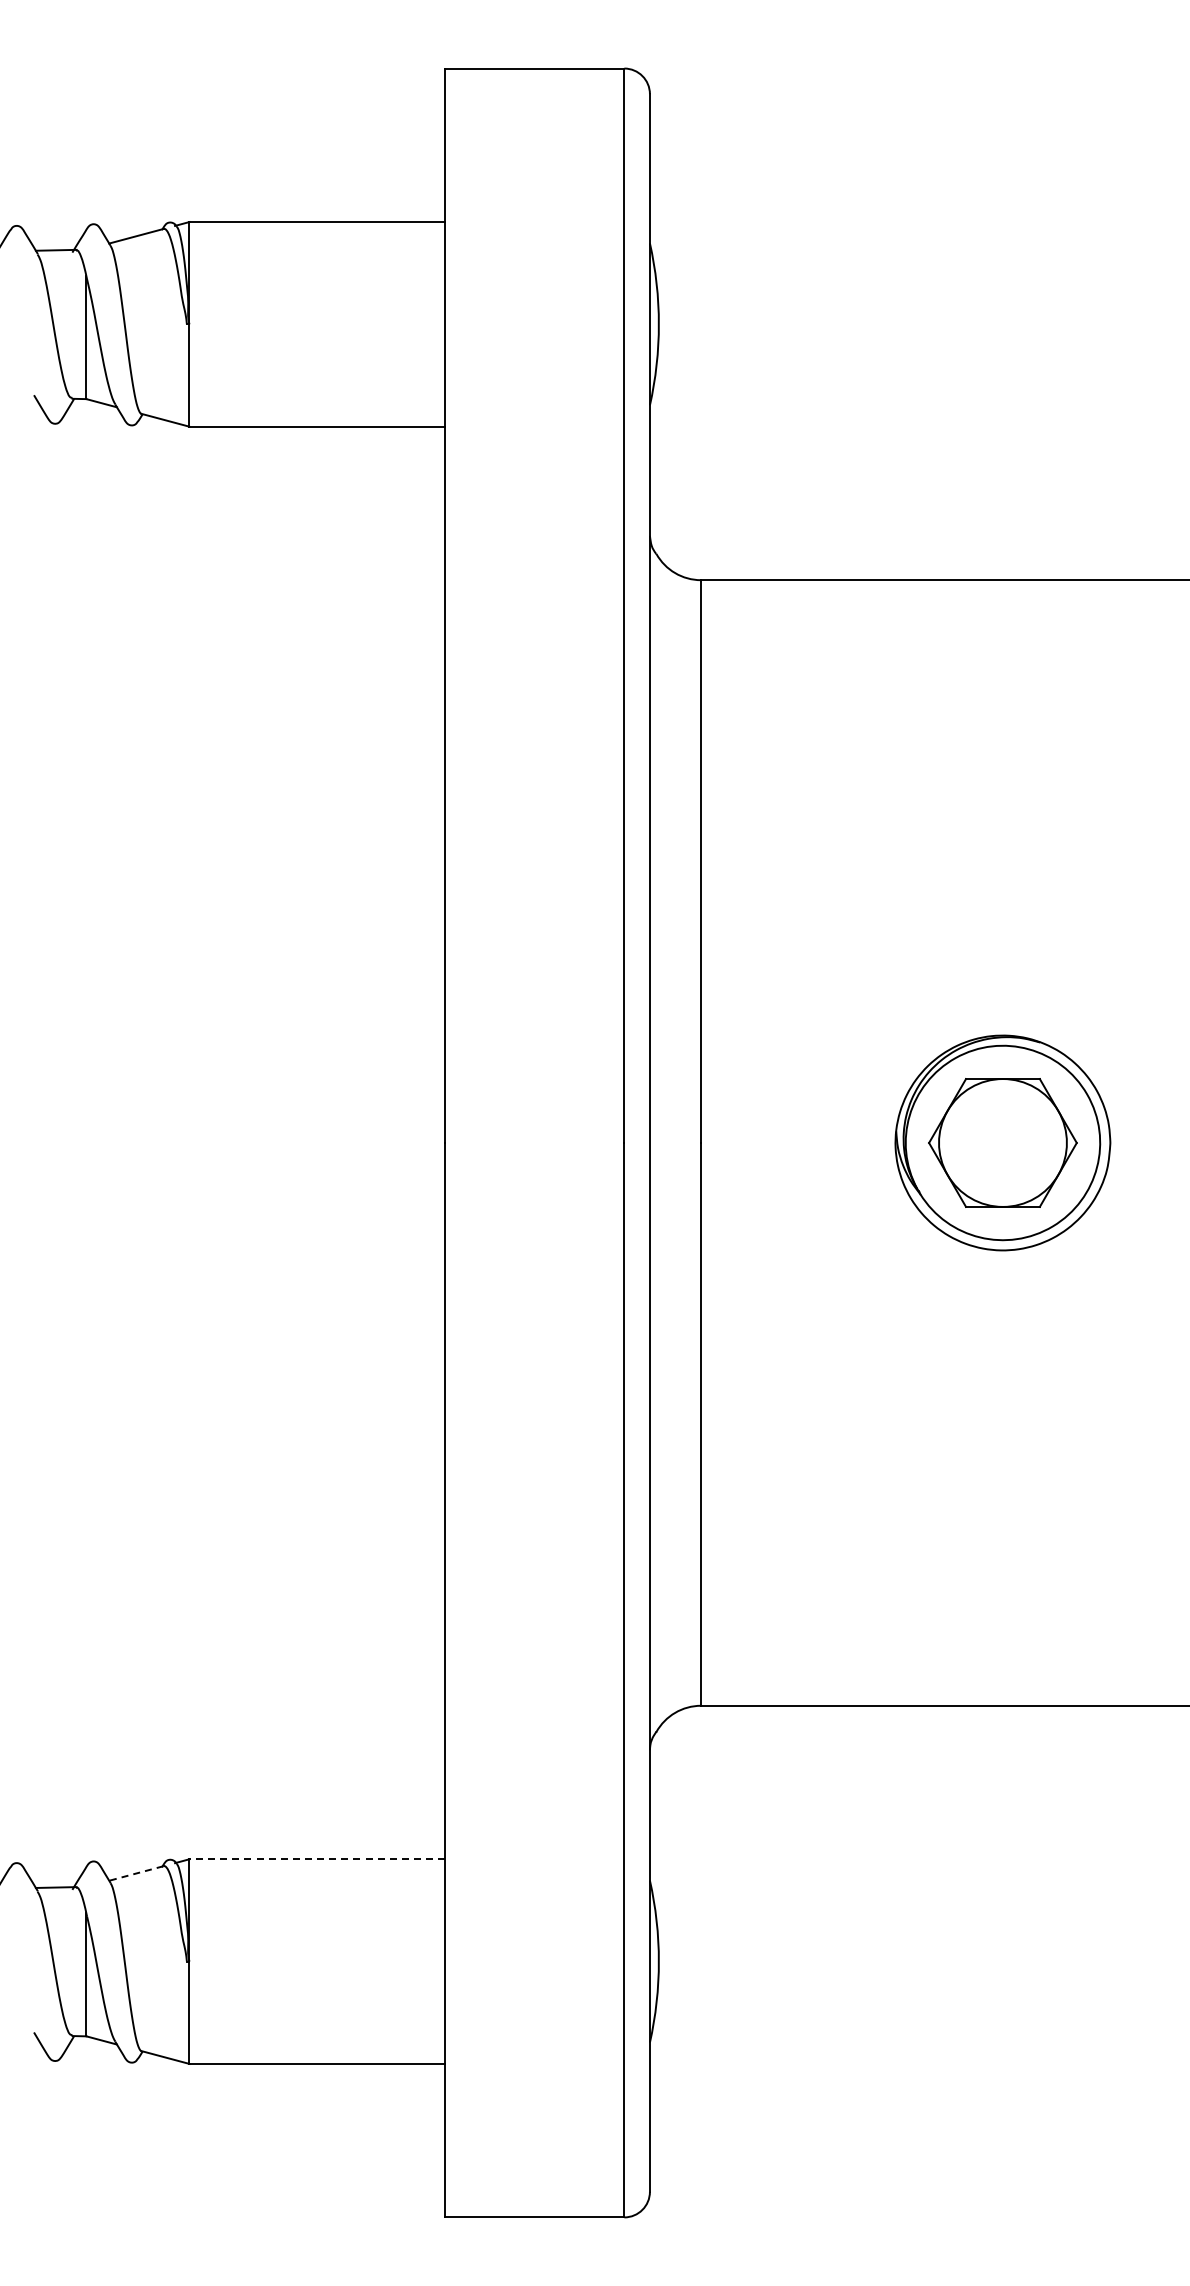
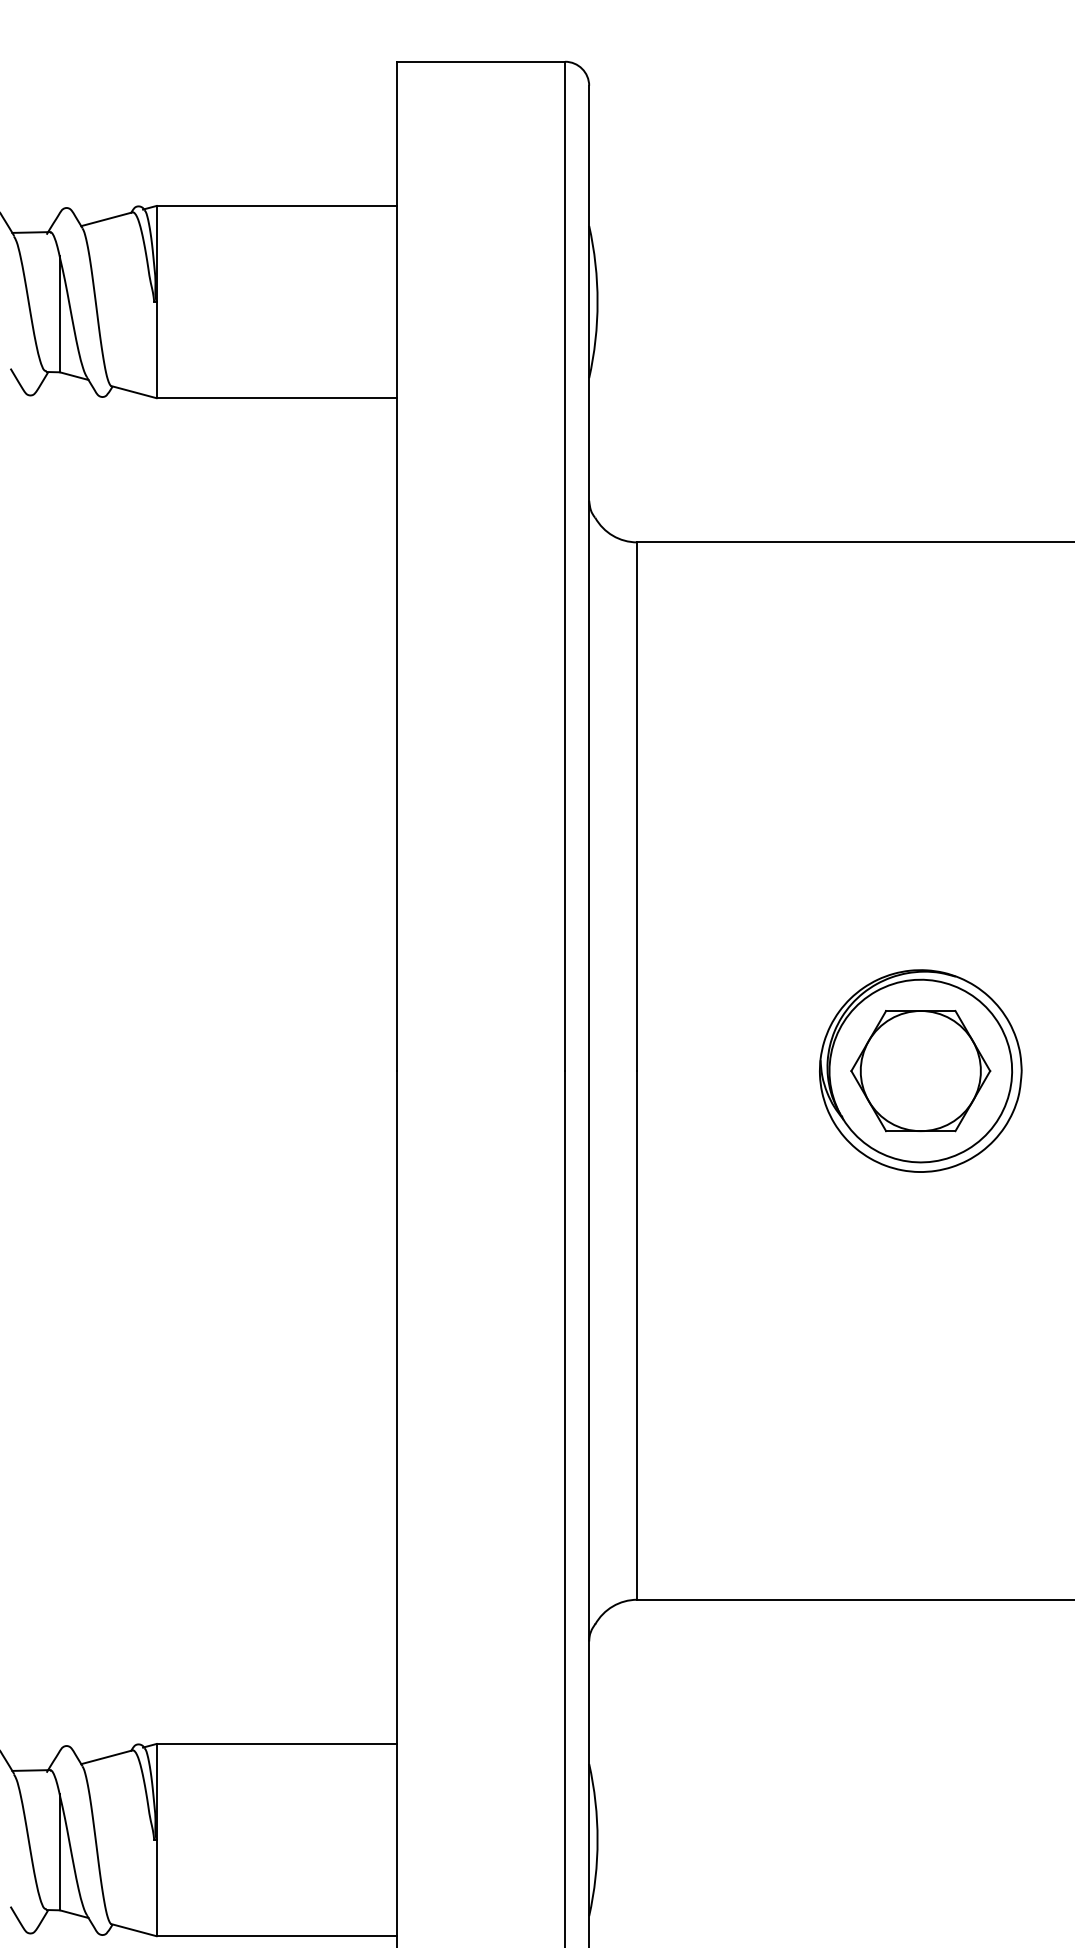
line: (317, 1859) -> (276, 1744), dashed -> solid
line: (135, 1873) -> (105, 1757), dashed -> solid

